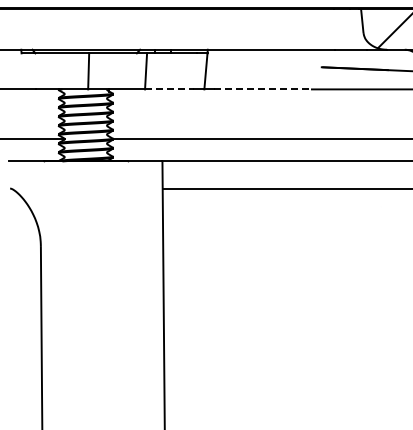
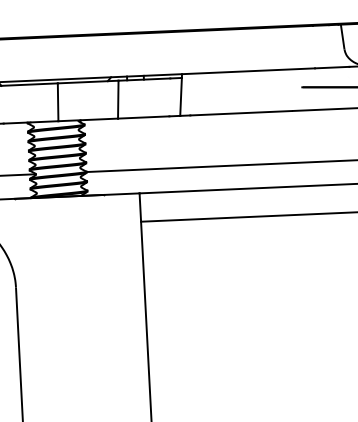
line: (170, 89) -> (144, 117), dashed -> solid
line: (263, 89) -> (242, 113), dashed -> solid

